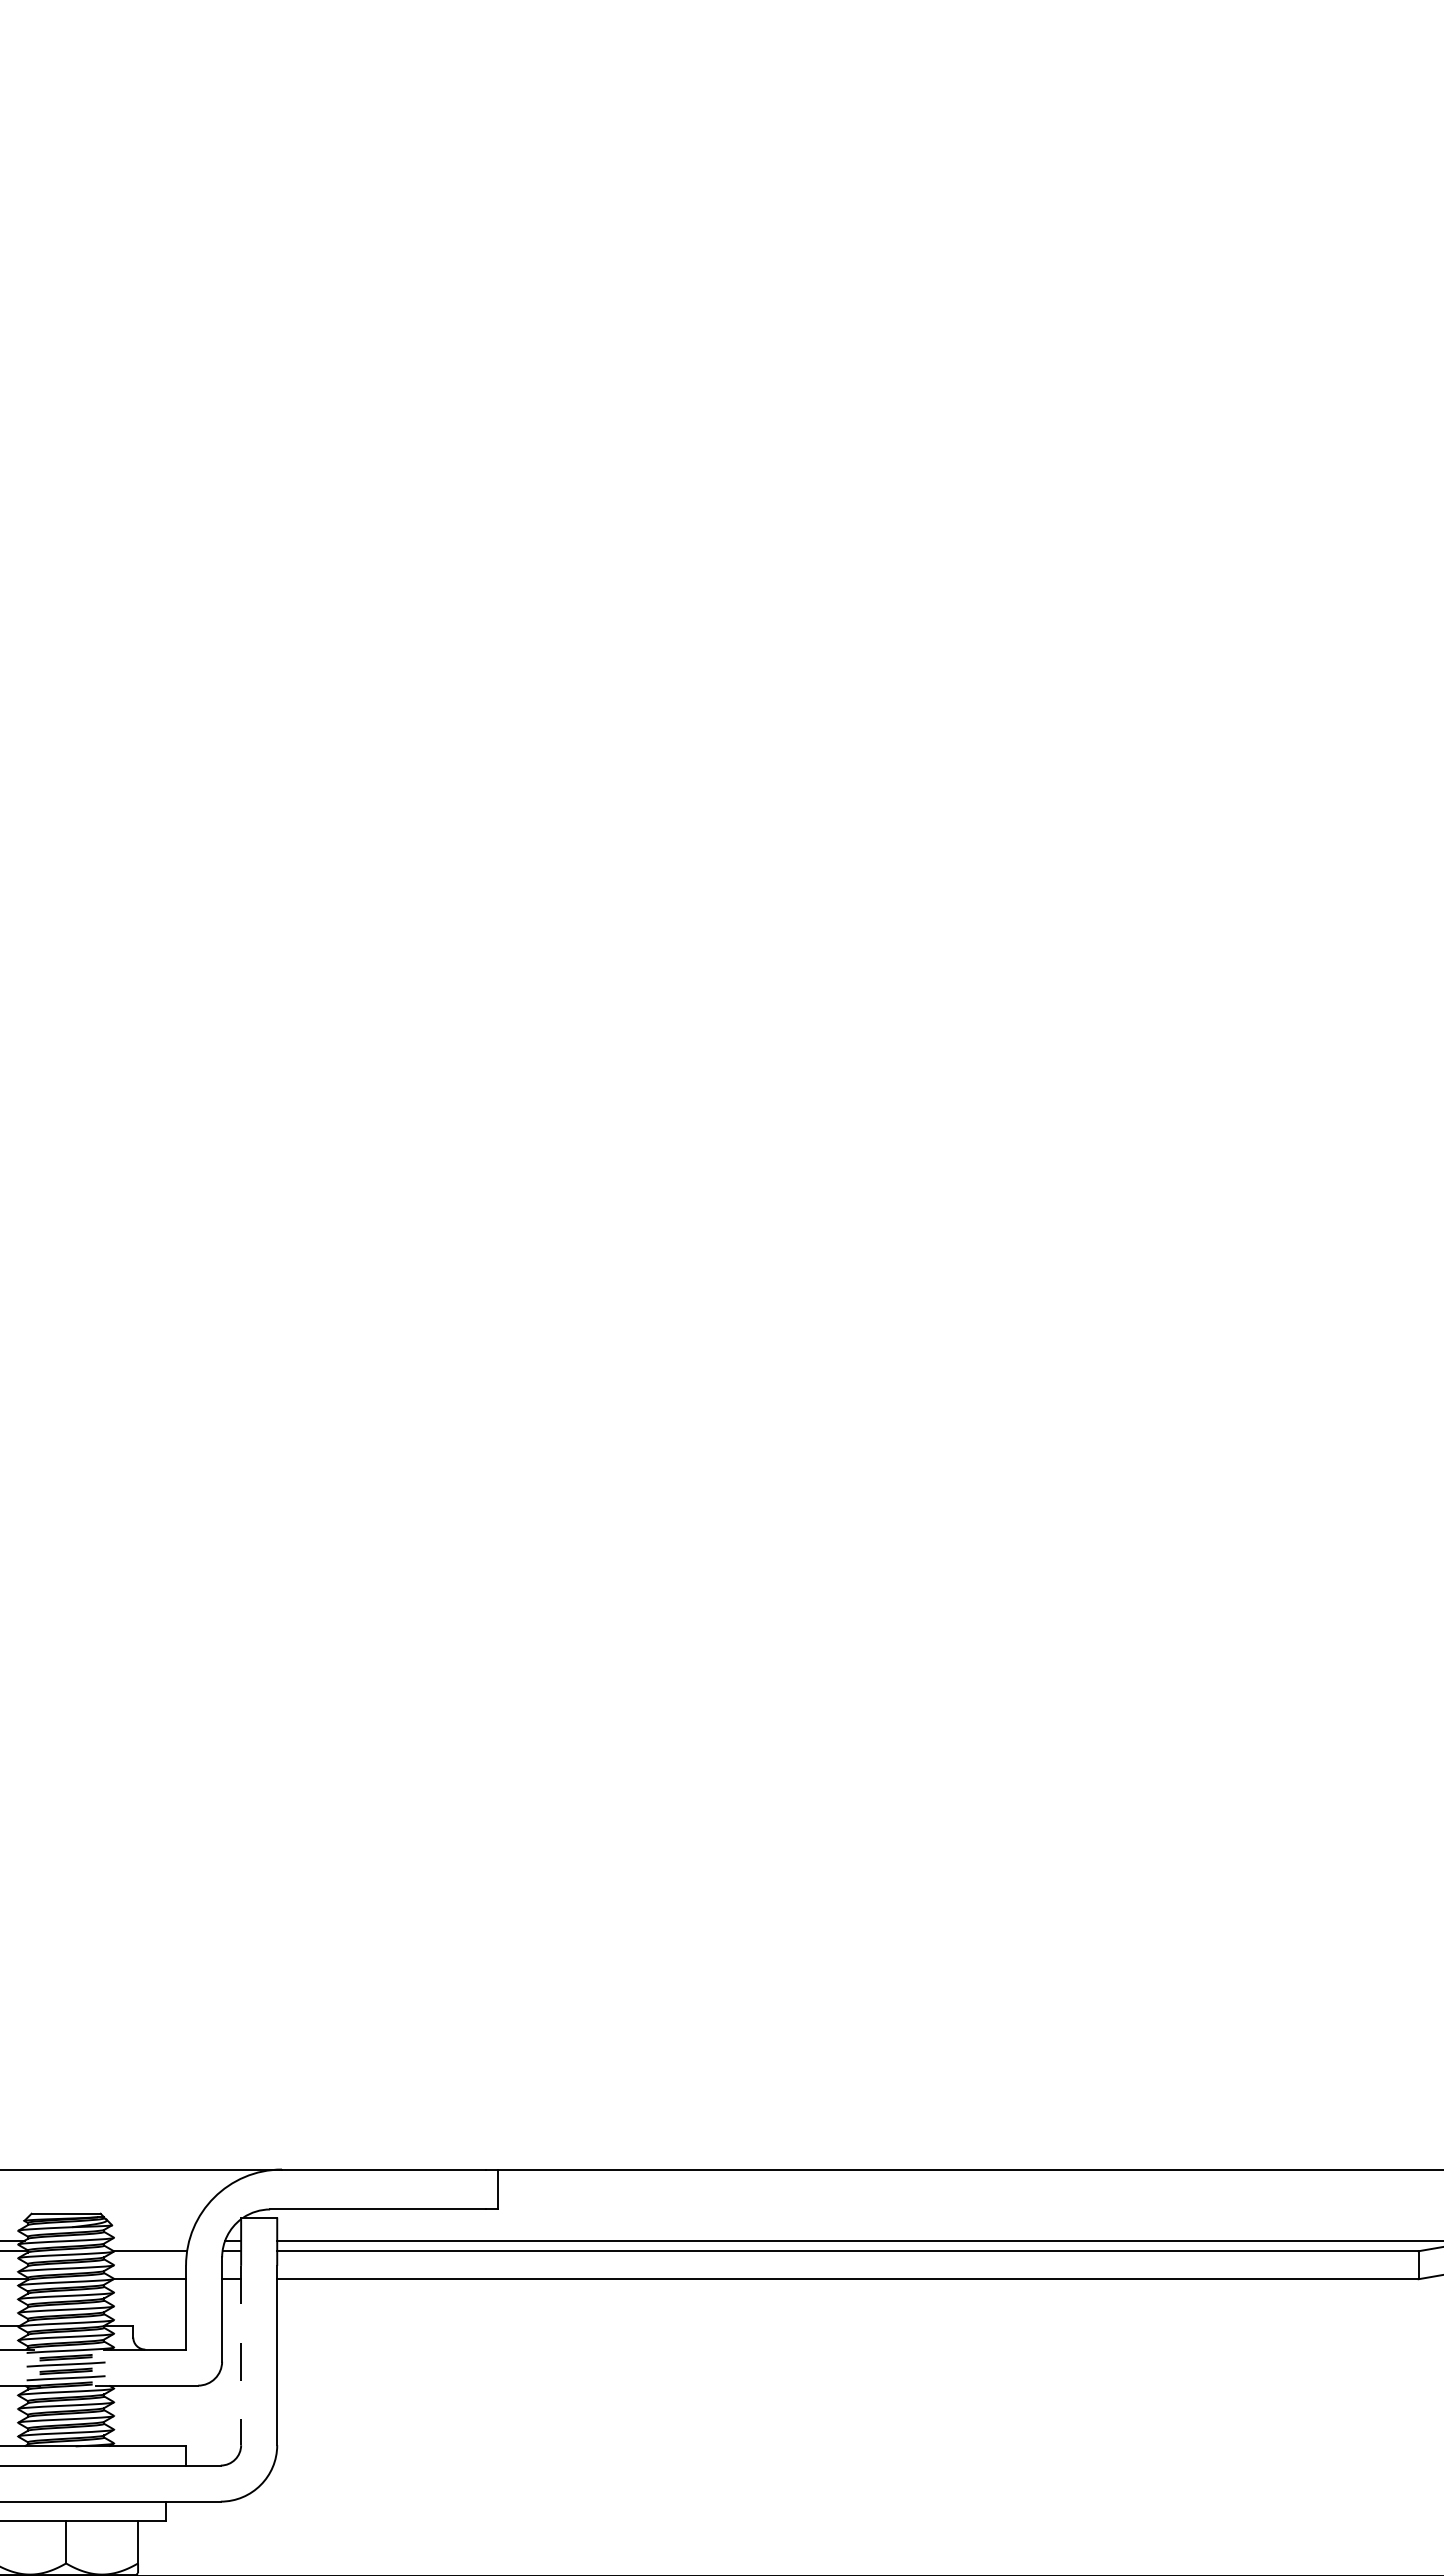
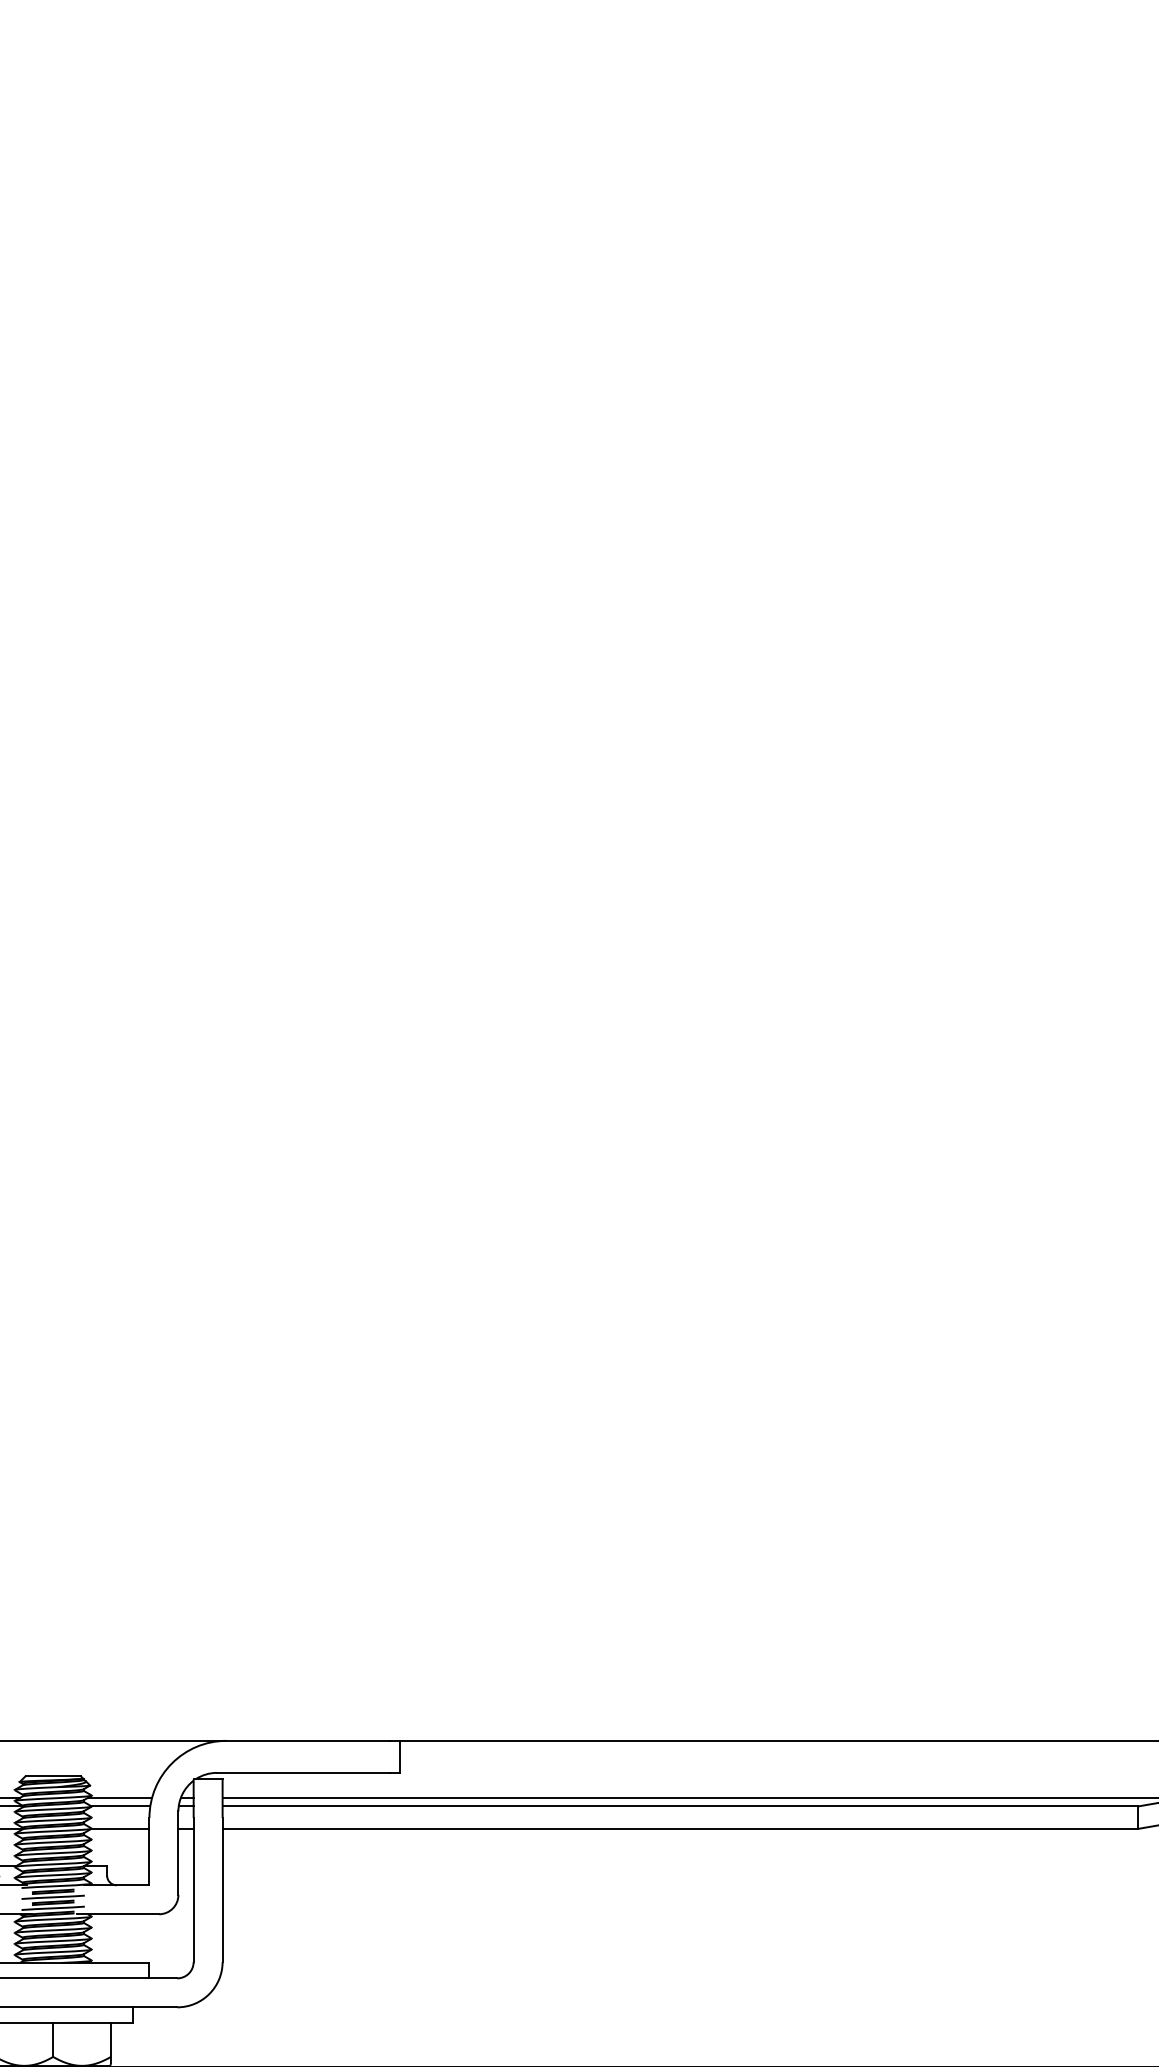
line: (149, 2240) -> (120, 1797), added
line: (241, 2355) -> (193, 1890), dashed -> solid

